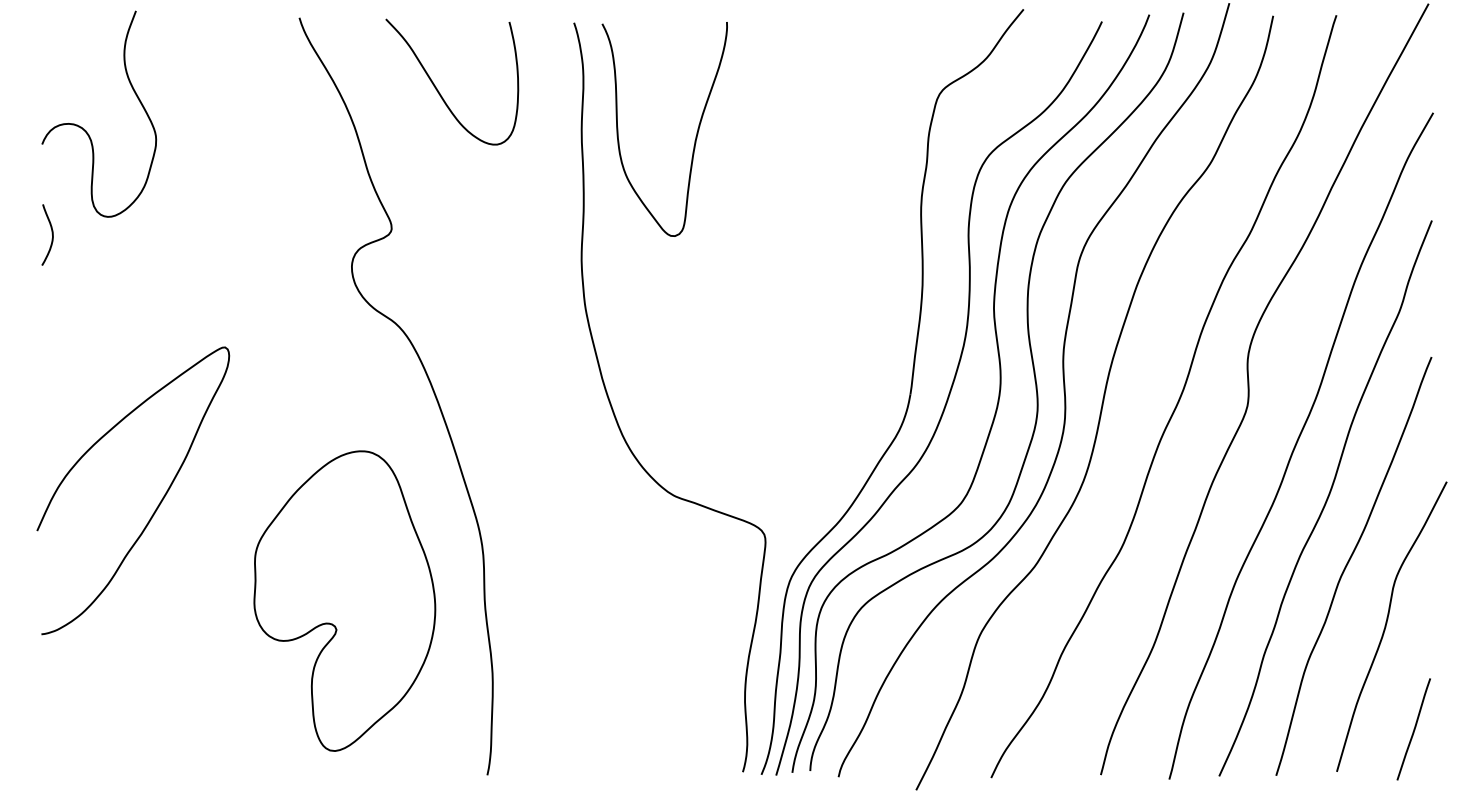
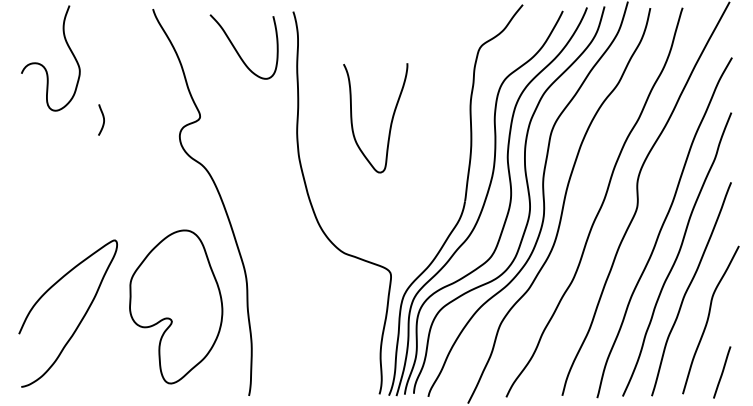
curve: (439, 89) -> (237, 50), moved
curve: (693, 138) -> (390, 122), moved
curve: (51, 234) -> (103, 119), moved
curve: (157, 504) -> (80, 320), moved

